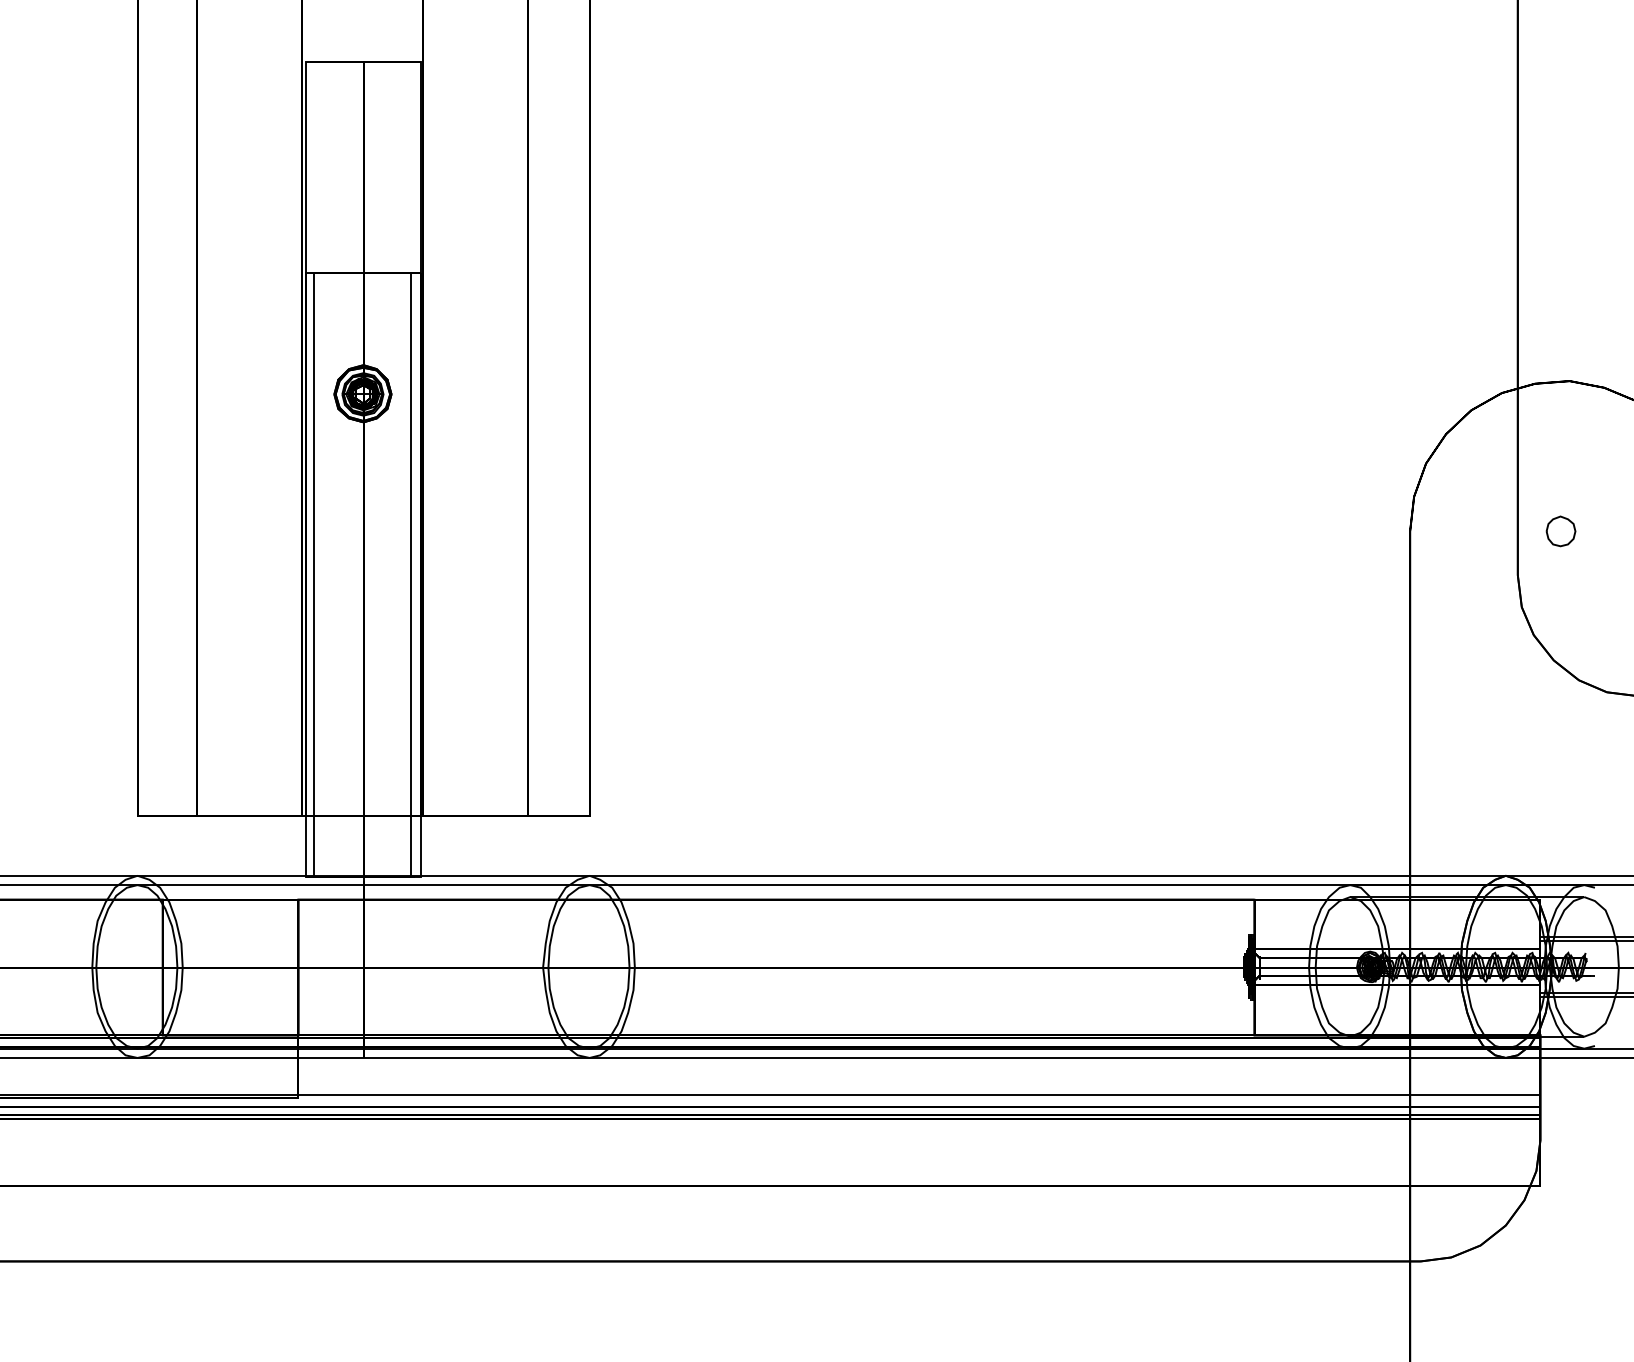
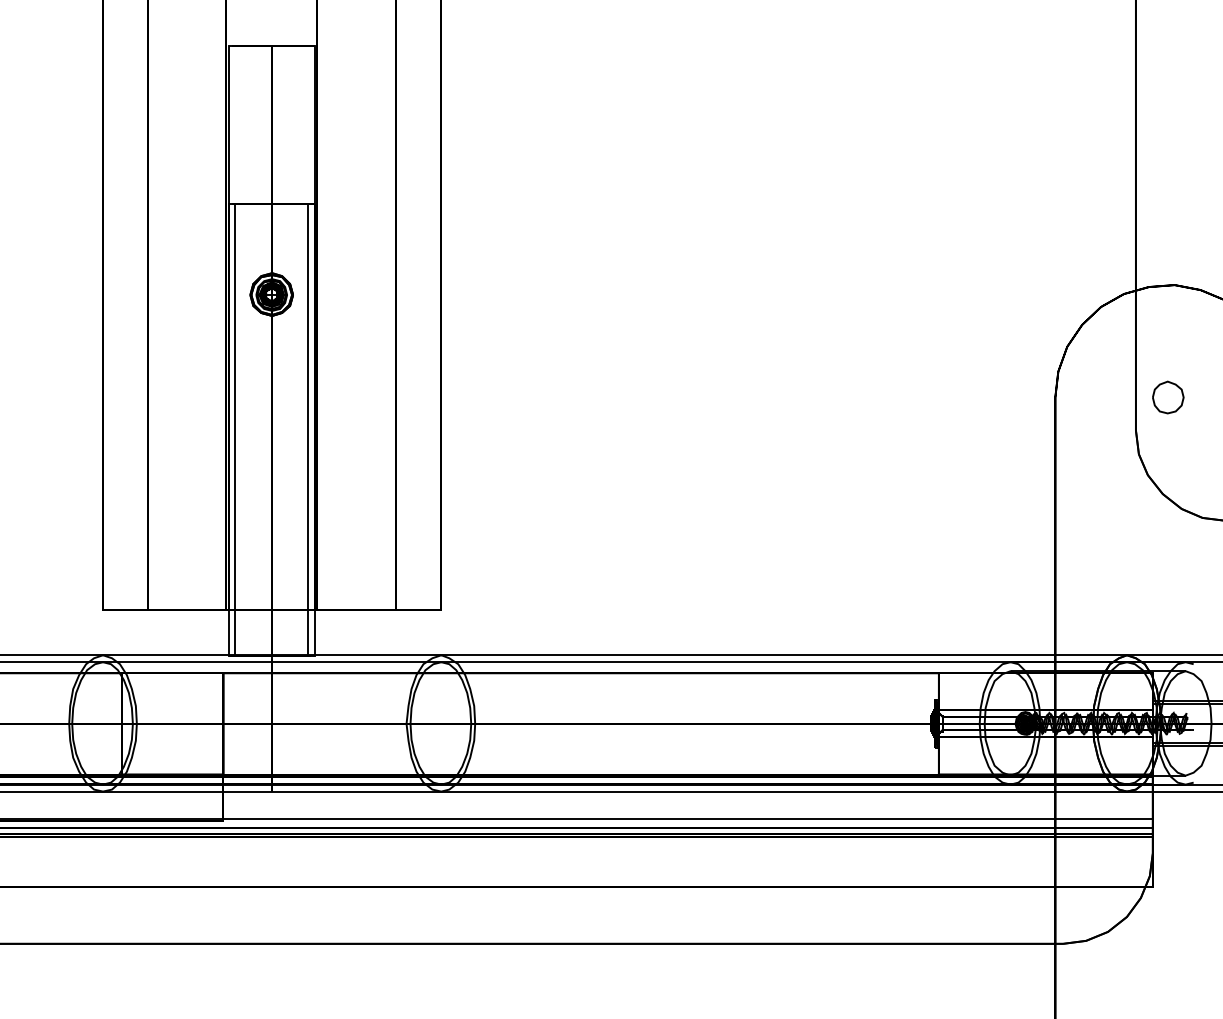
part: (1560, 531) -> (1167, 397), size x1.43

